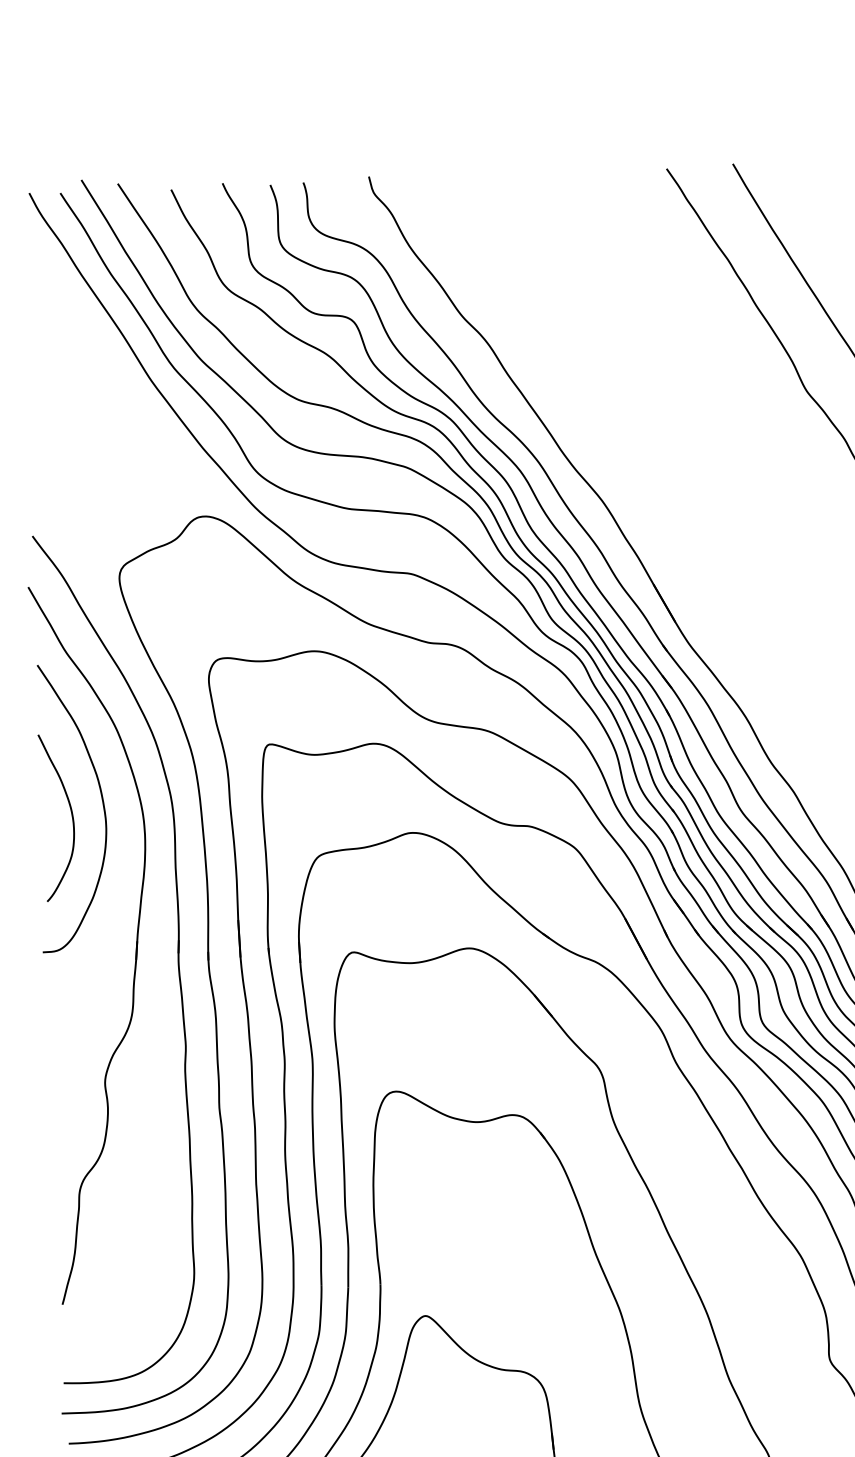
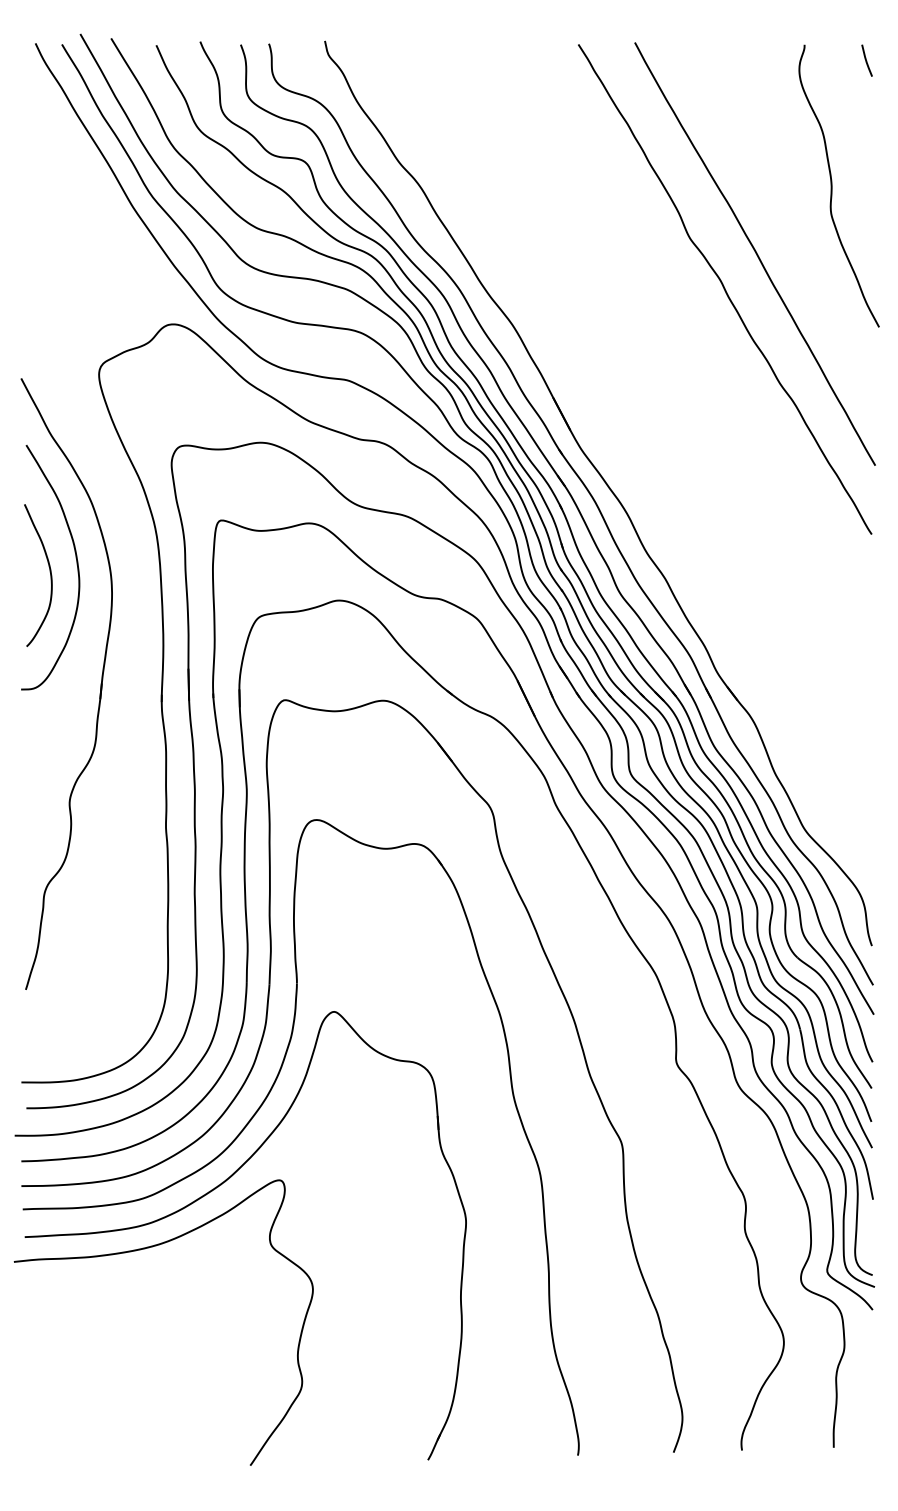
part: (177, 955) -> (135, 696), removed

